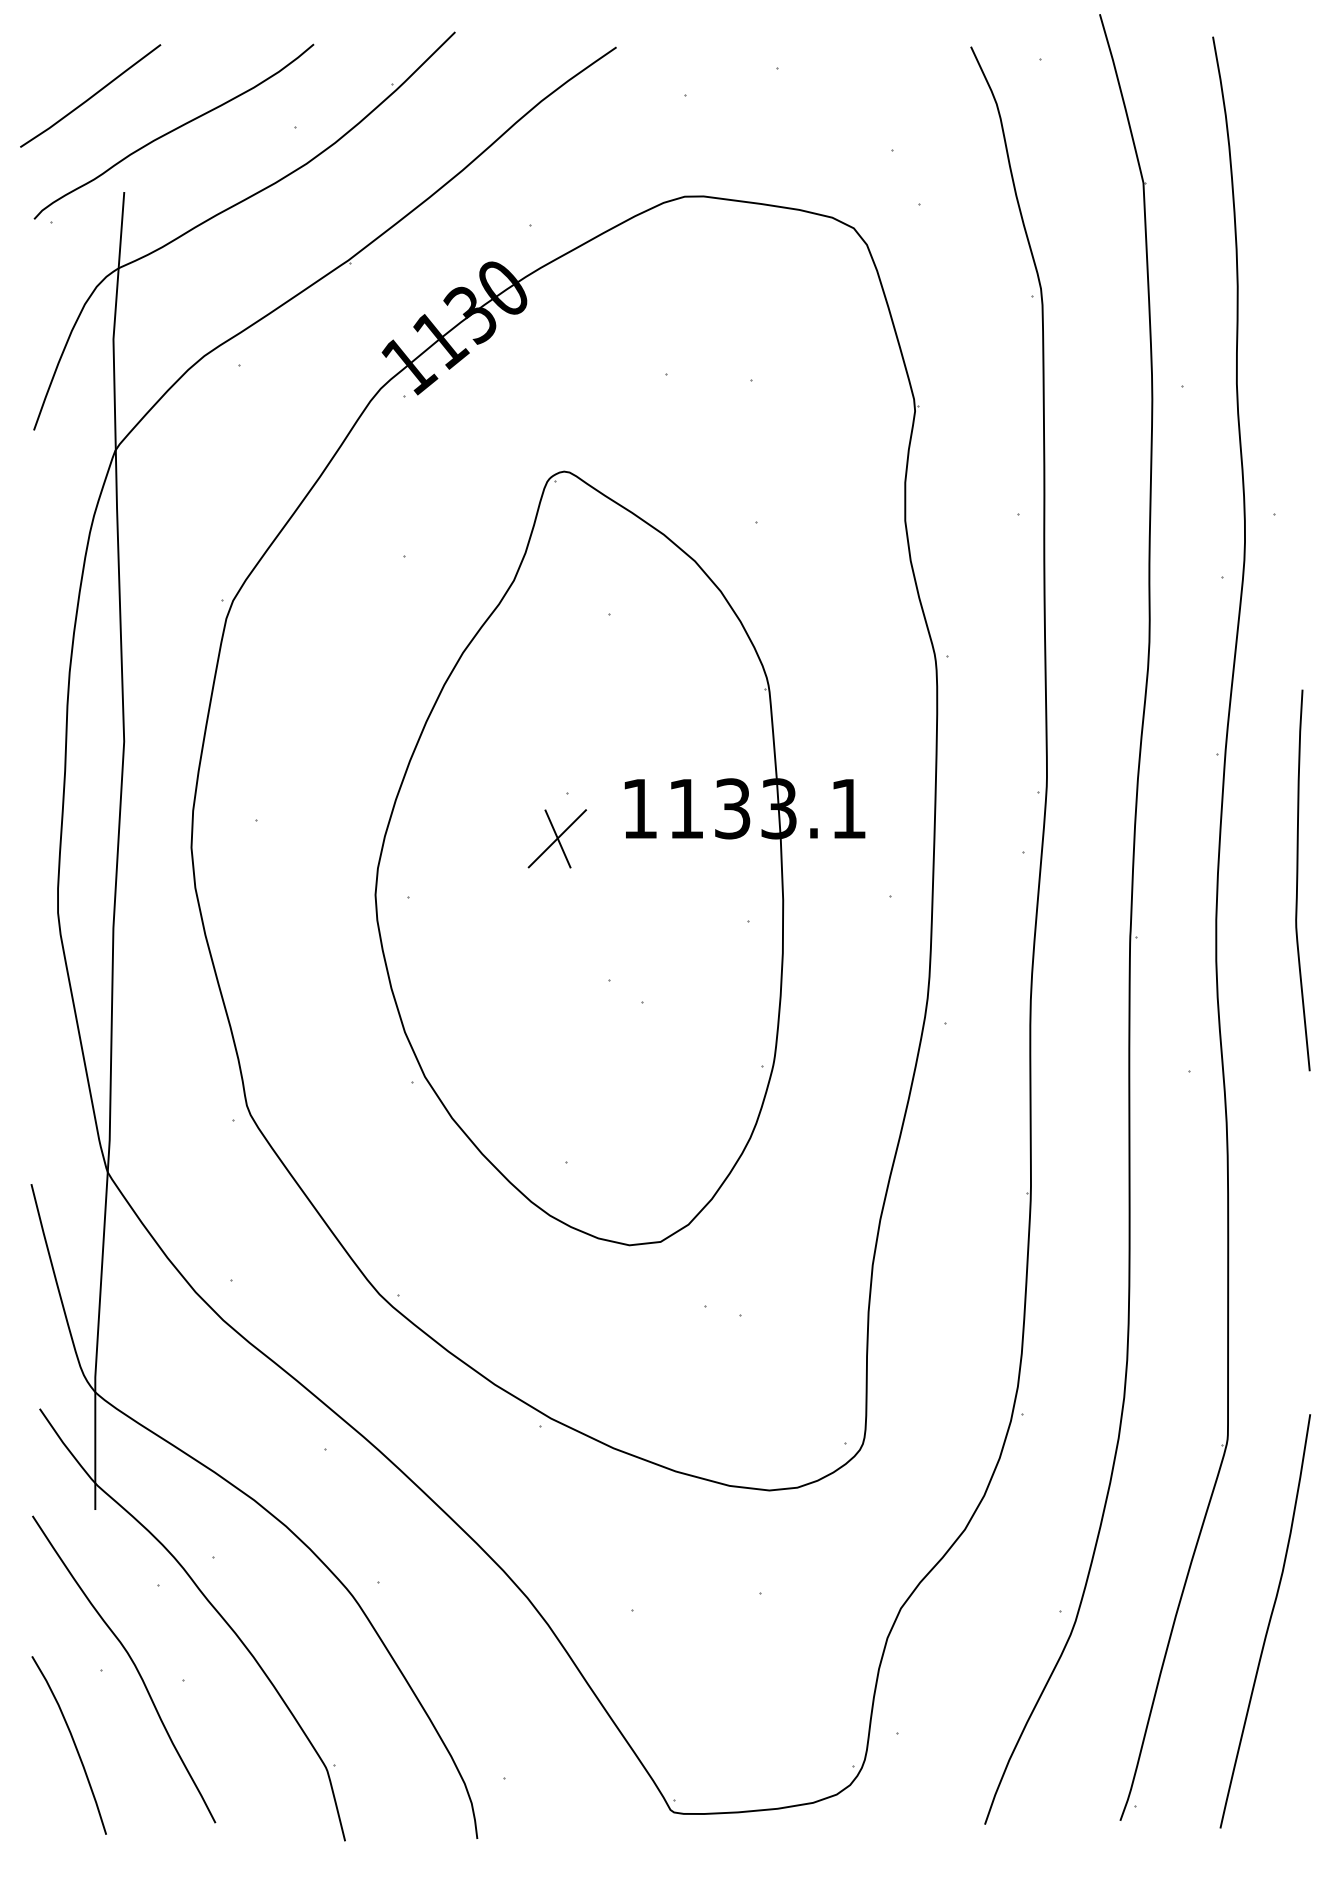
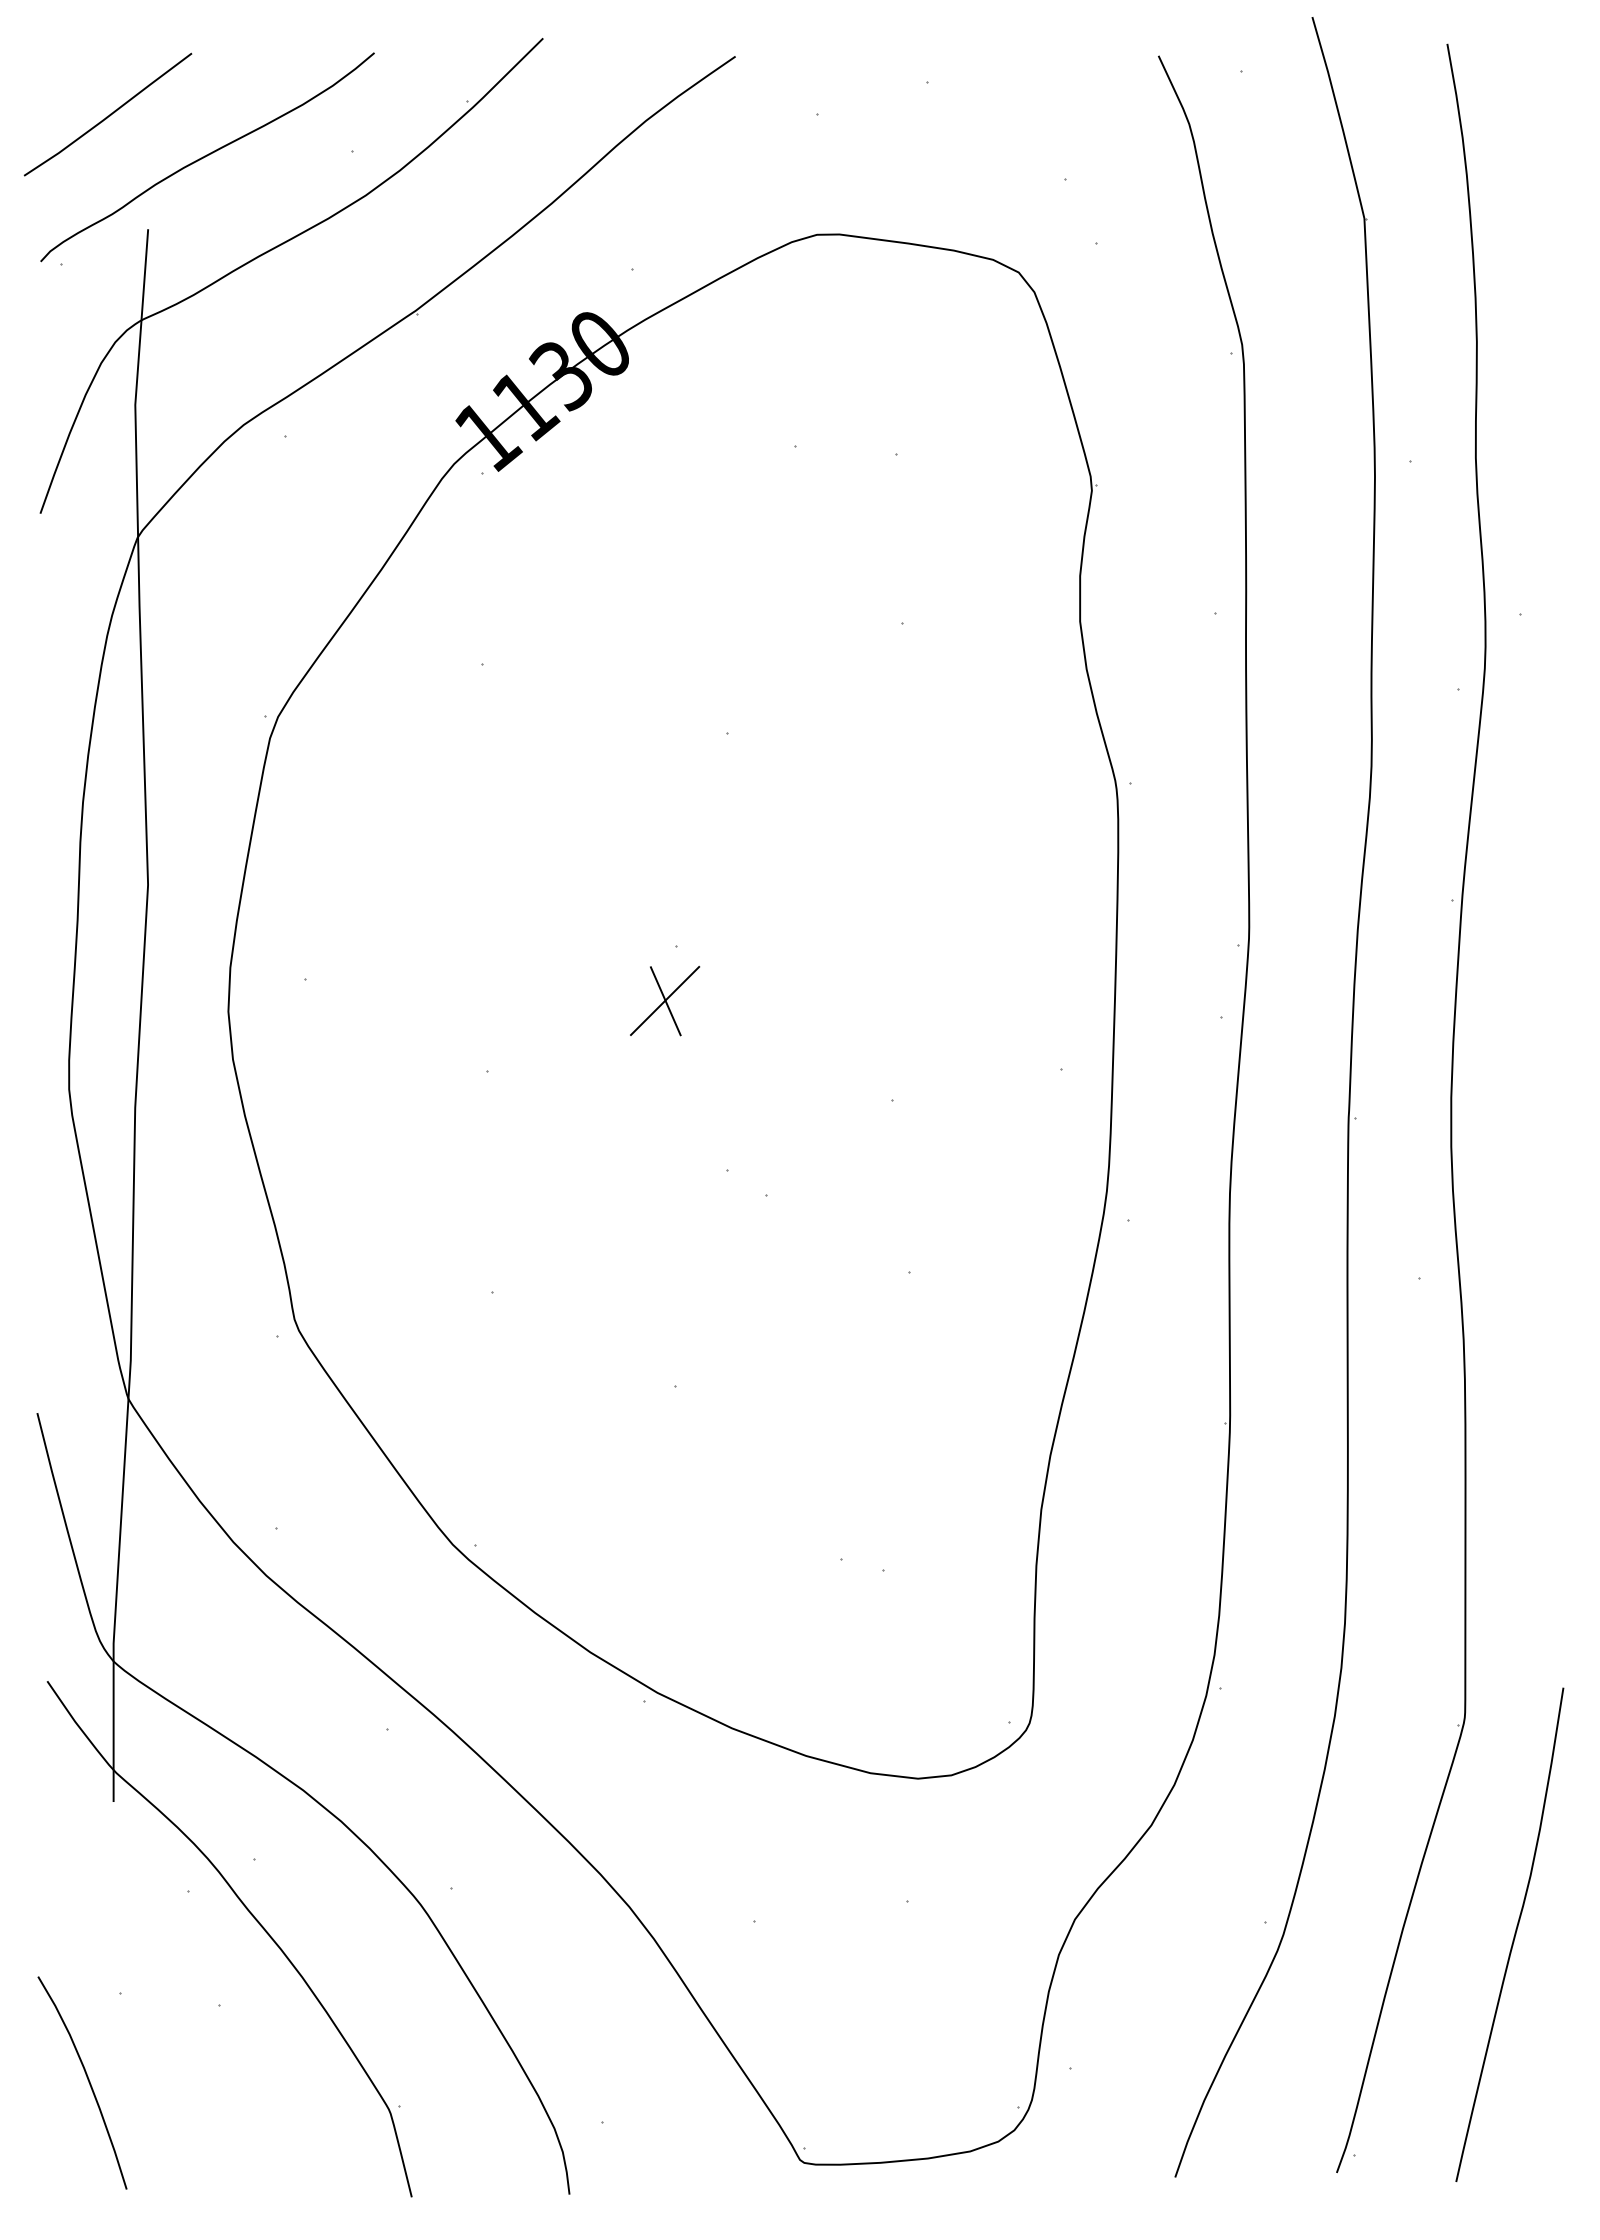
part: (619, 858) -> (739, 1024), removed
curve: (1297, 880) -> (1548, 1050), removed
curve: (132, 1663) -> (158, 1985), removed

